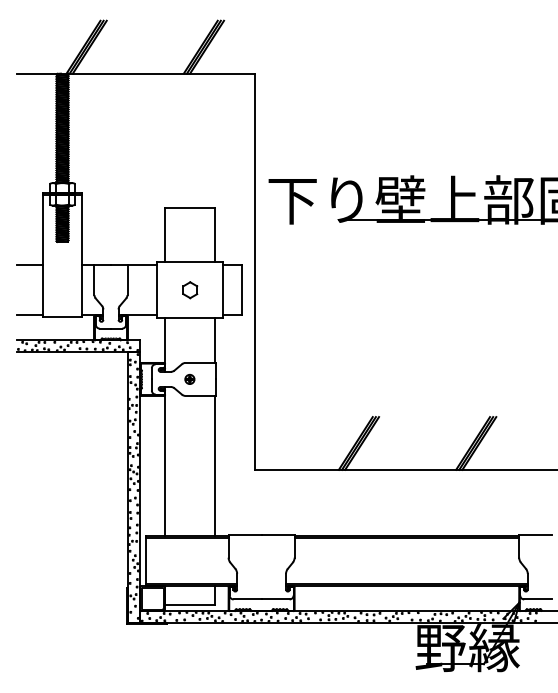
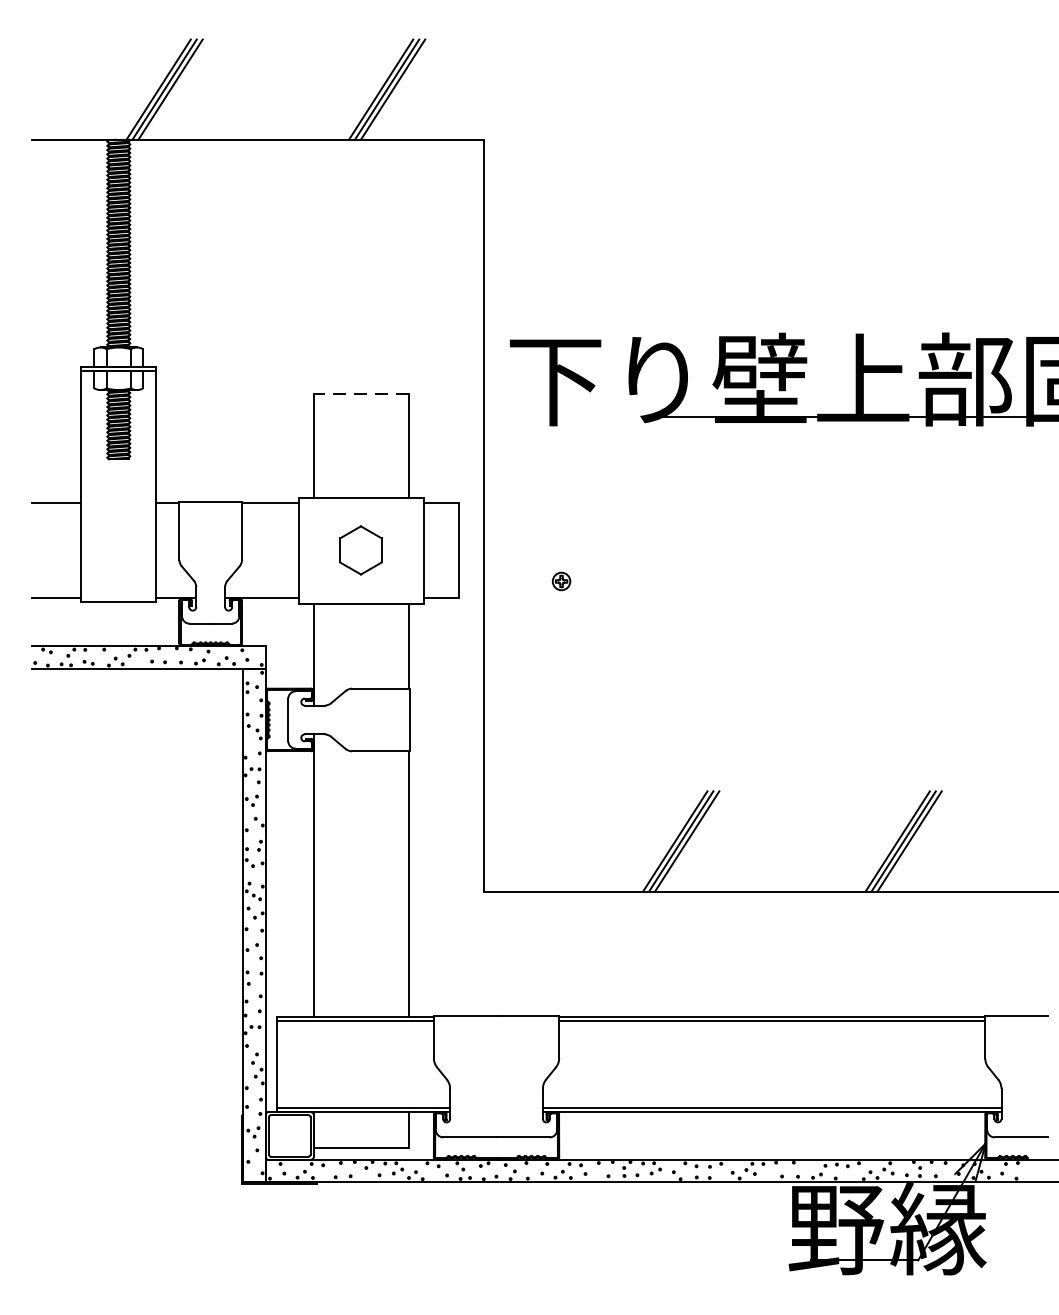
line: (189, 207) -> (359, 393), solid -> dashed
part: (190, 290) -> (361, 551), size x1.6
part: (189, 379) -> (560, 581), moved

